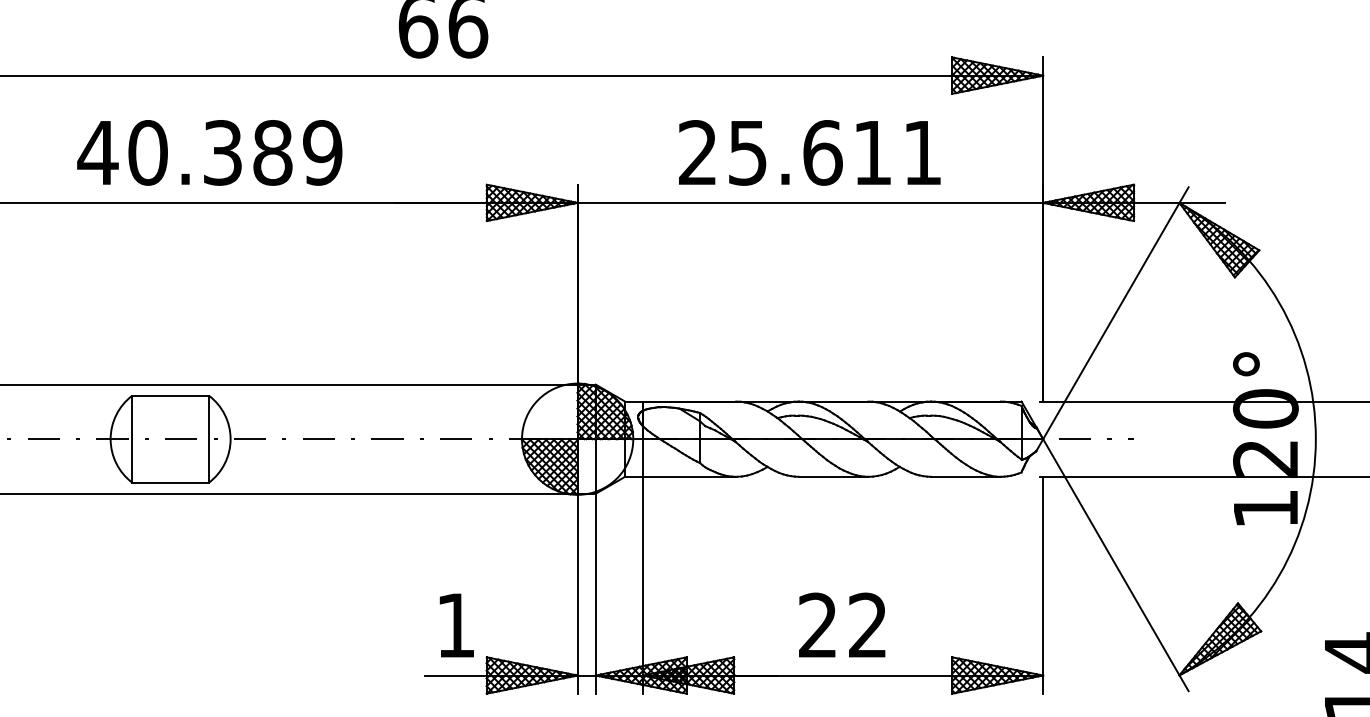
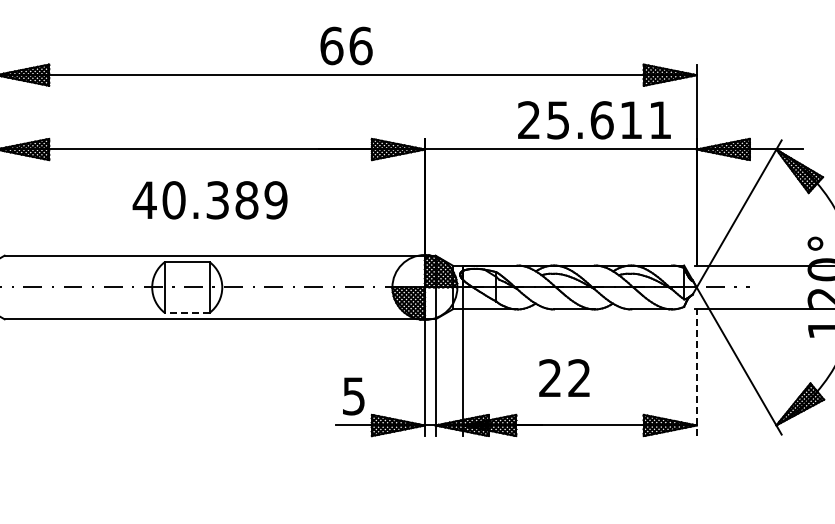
text: (208, 153) -> (209, 200), moved
text: (809, 153) -> (594, 120), moved
line: (169, 482) -> (186, 312), solid -> dashed
line: (1042, 584) -> (696, 372), solid -> dashed
text: (842, 624) -> (564, 377), moved
text: (455, 625) -> (353, 396), 1 -> 5

